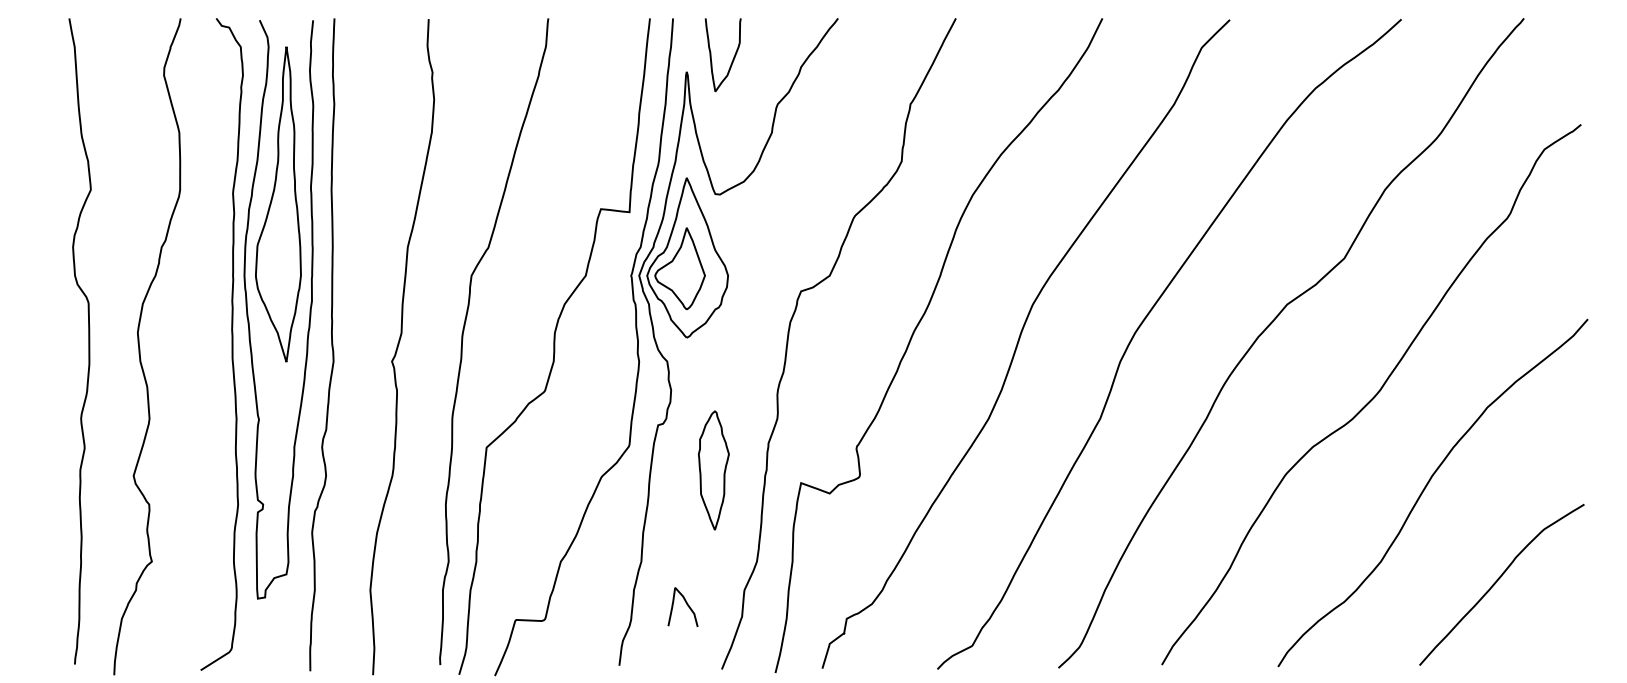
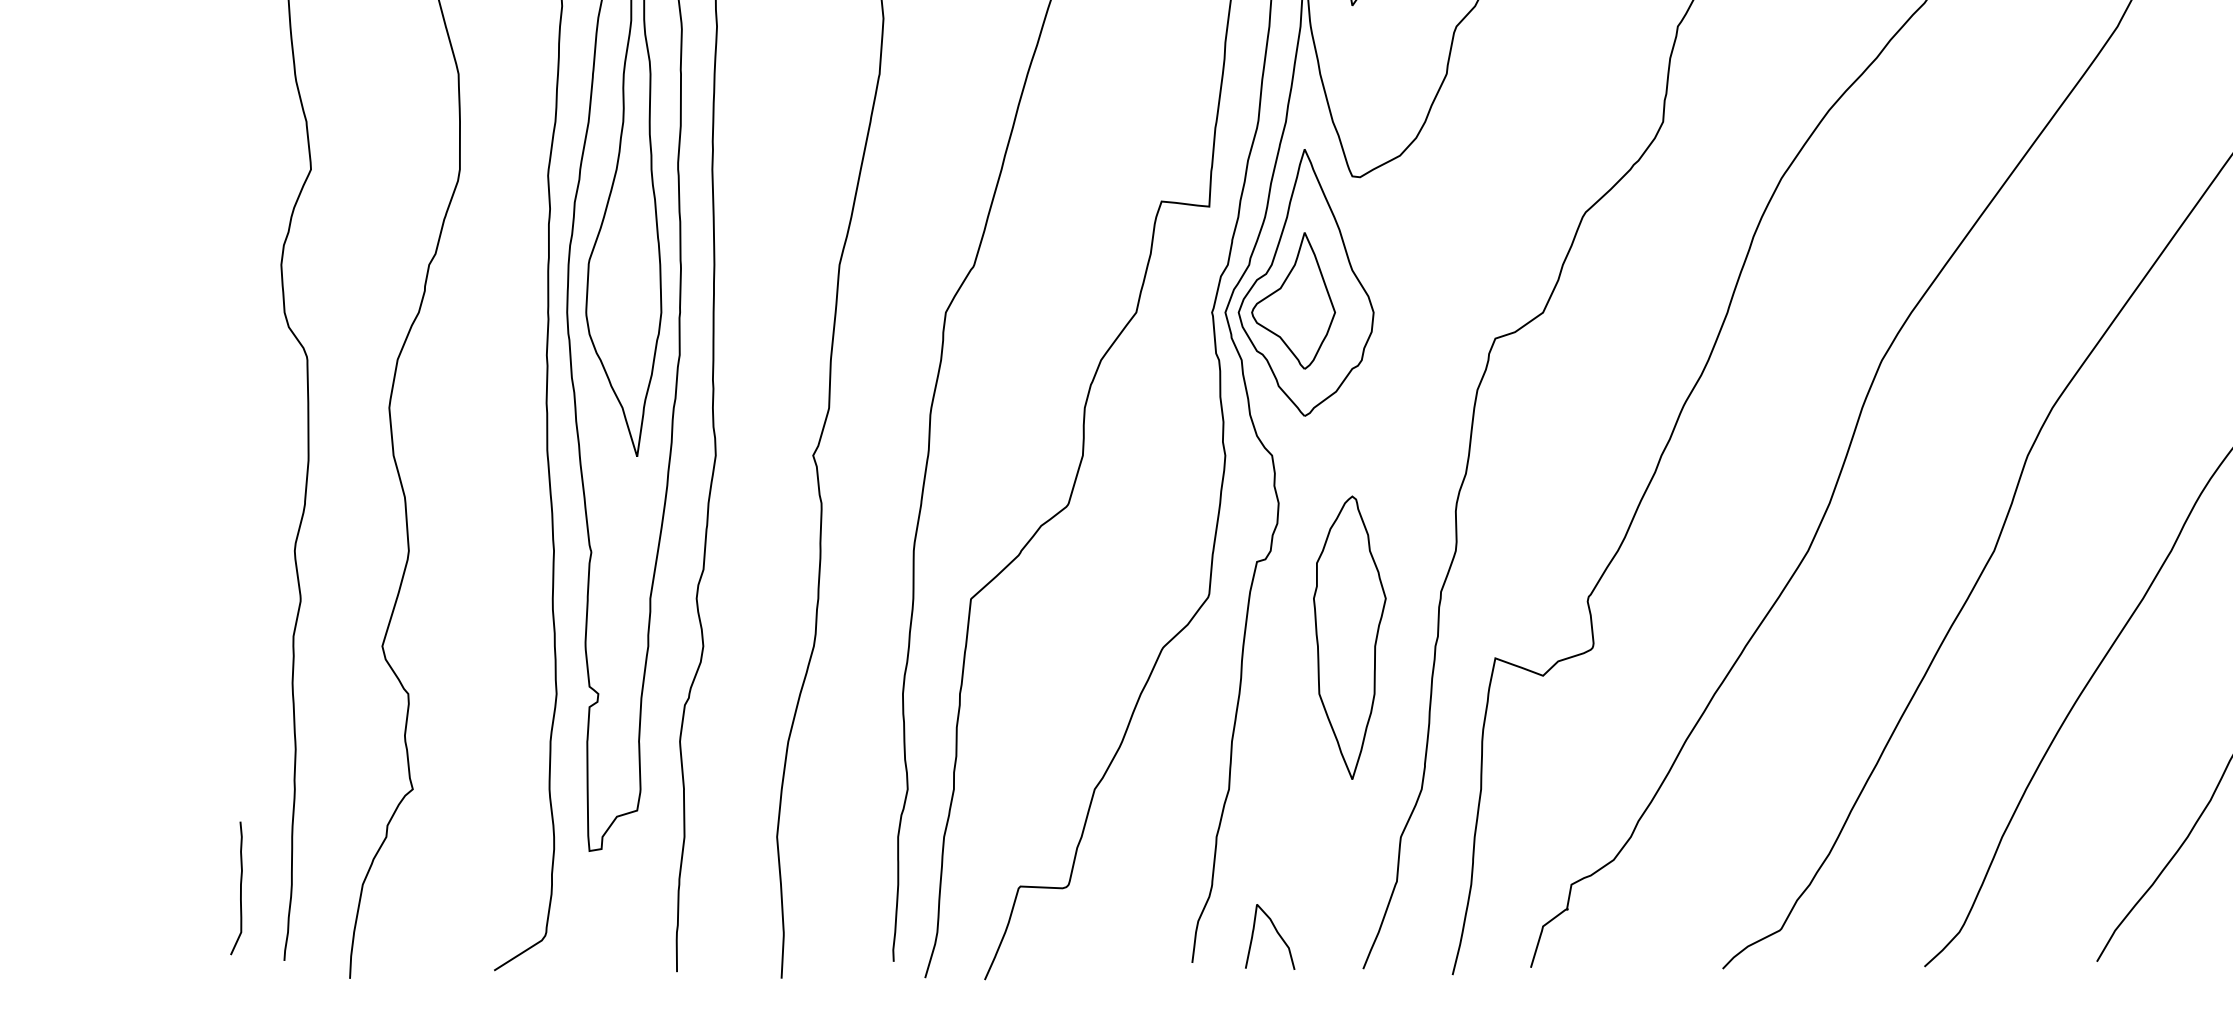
part: (713, 470) -> (1349, 637), size x1.43
curve: (686, 604) -> (1275, 932), moved
curve: (48, 621) -> (240, 889), added

